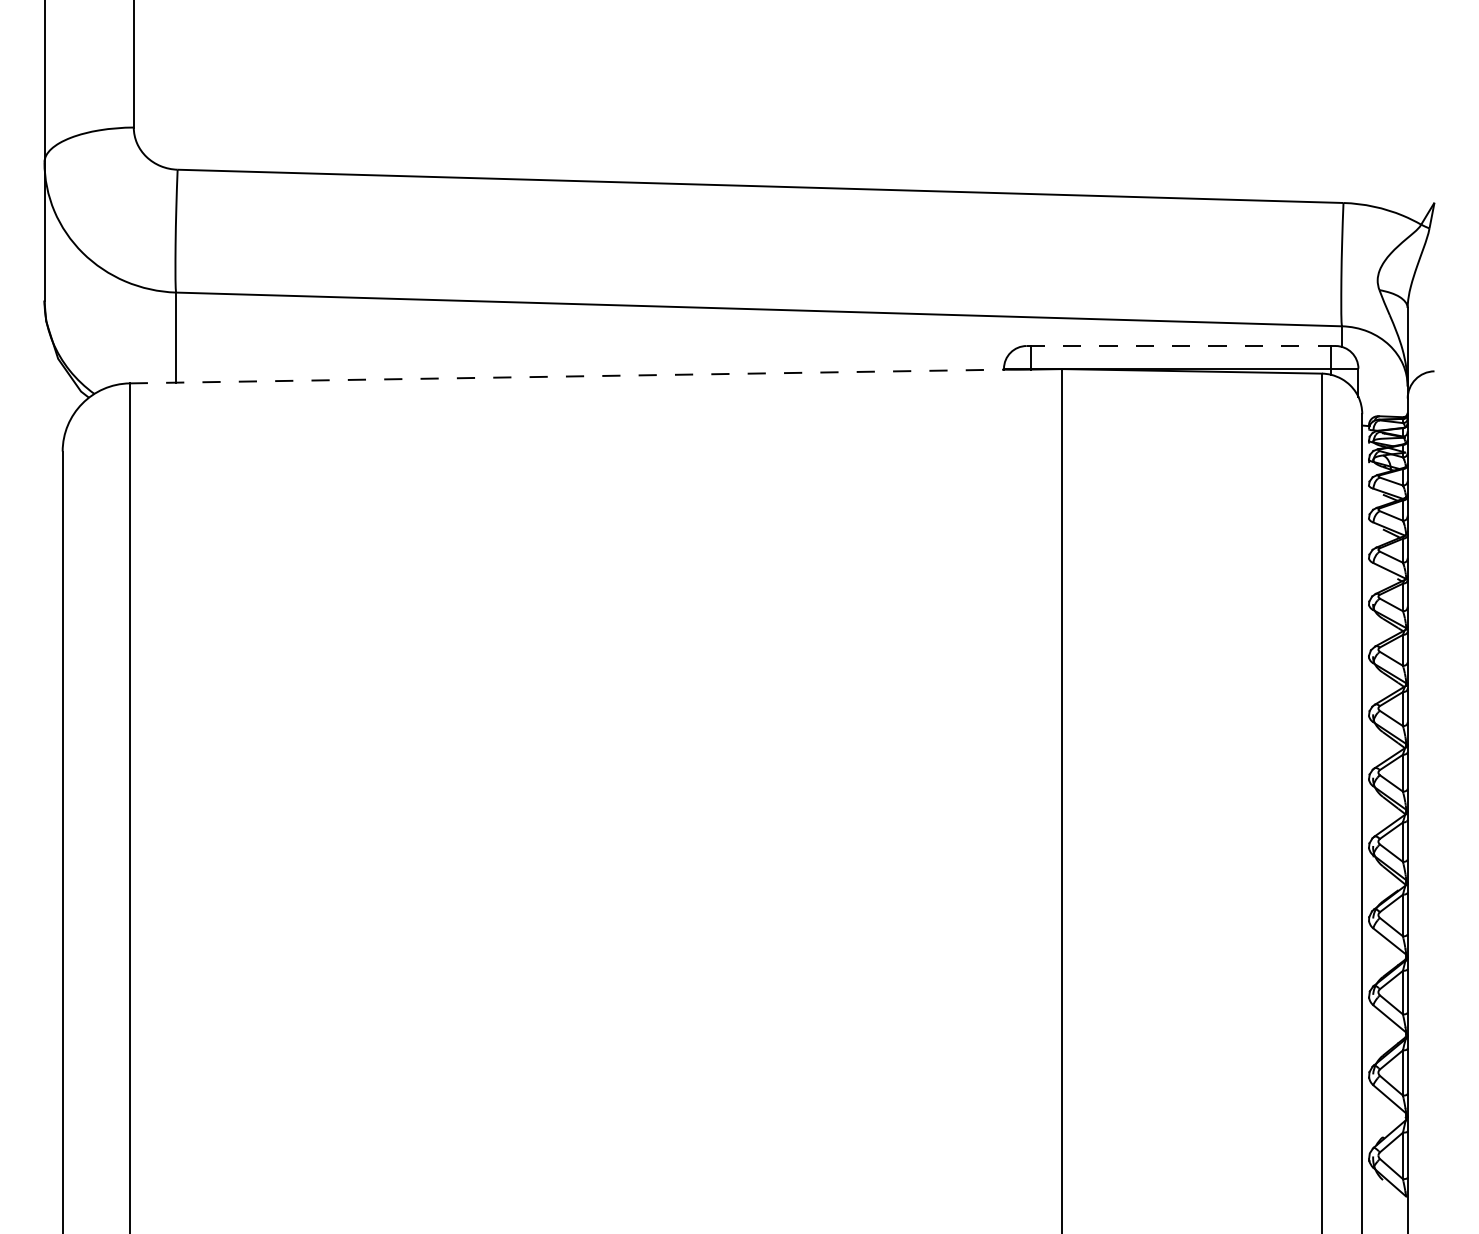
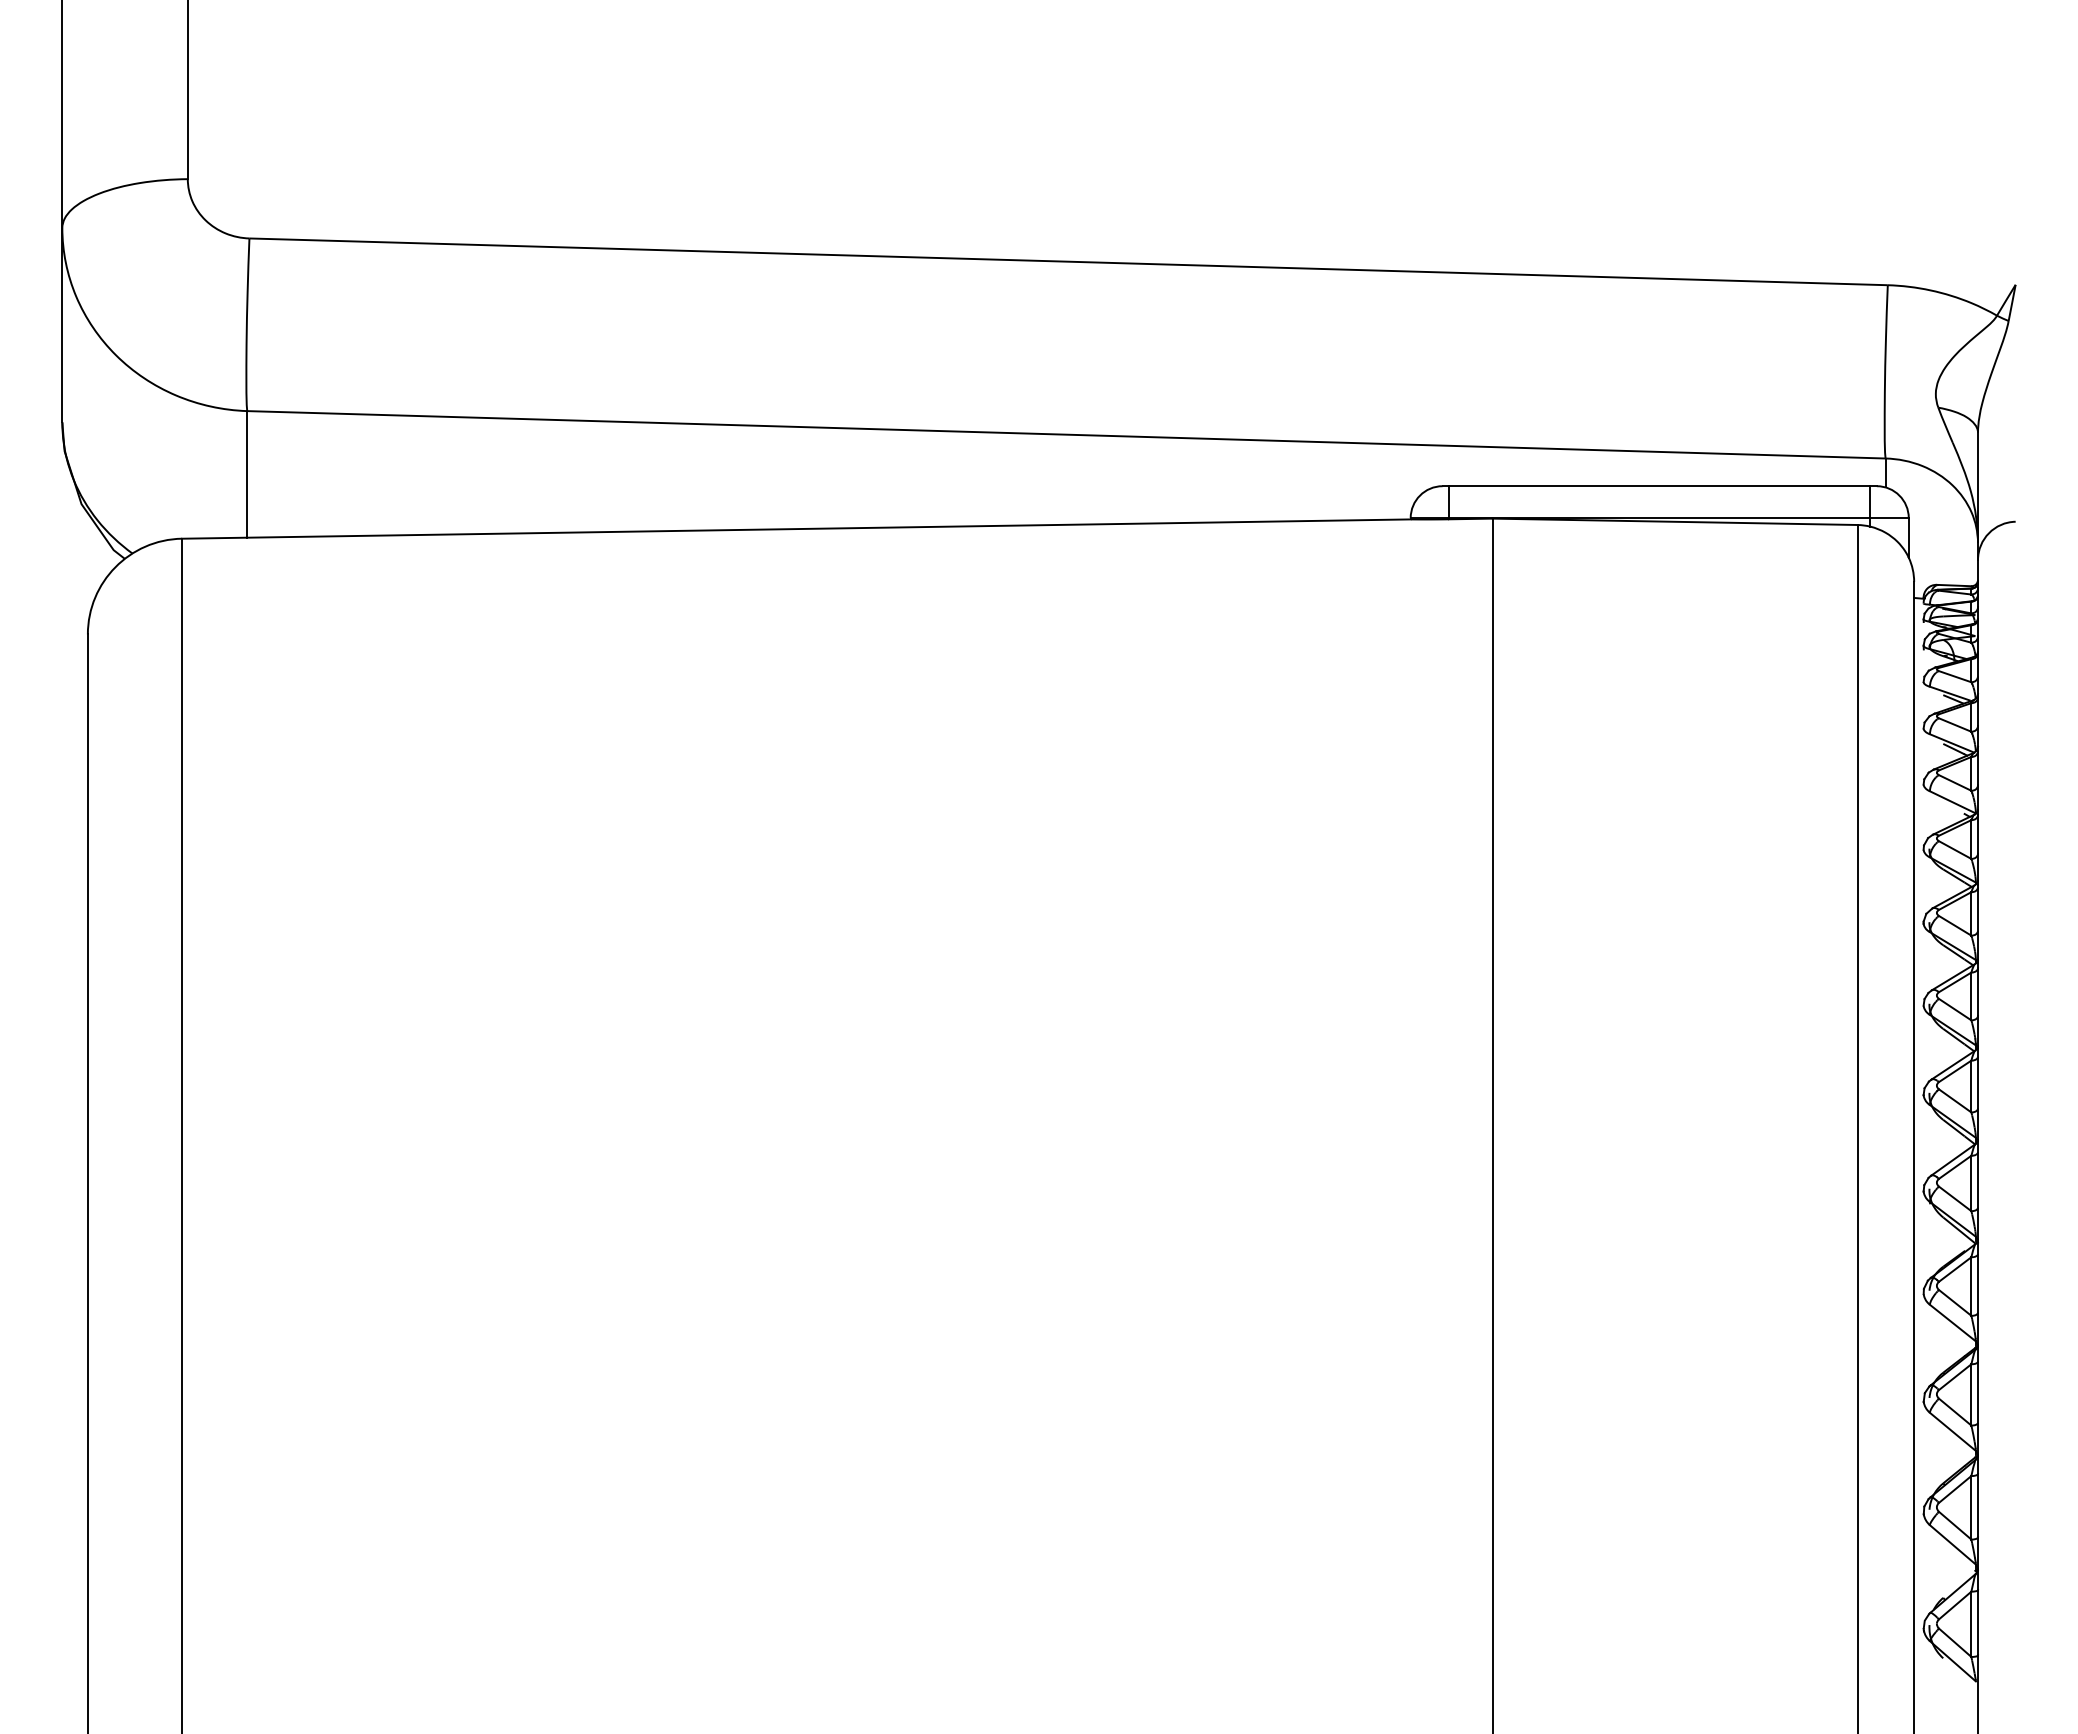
line: (1181, 346) -> (1660, 486), dashed -> solid
line: (566, 376) -> (796, 529), dashed -> solid

